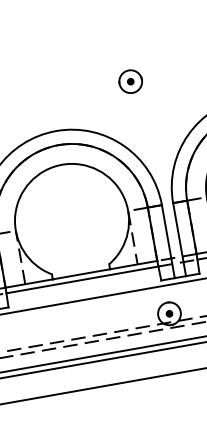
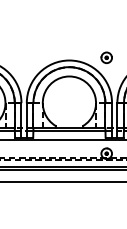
part: (130, 81) -> (106, 57), moved

